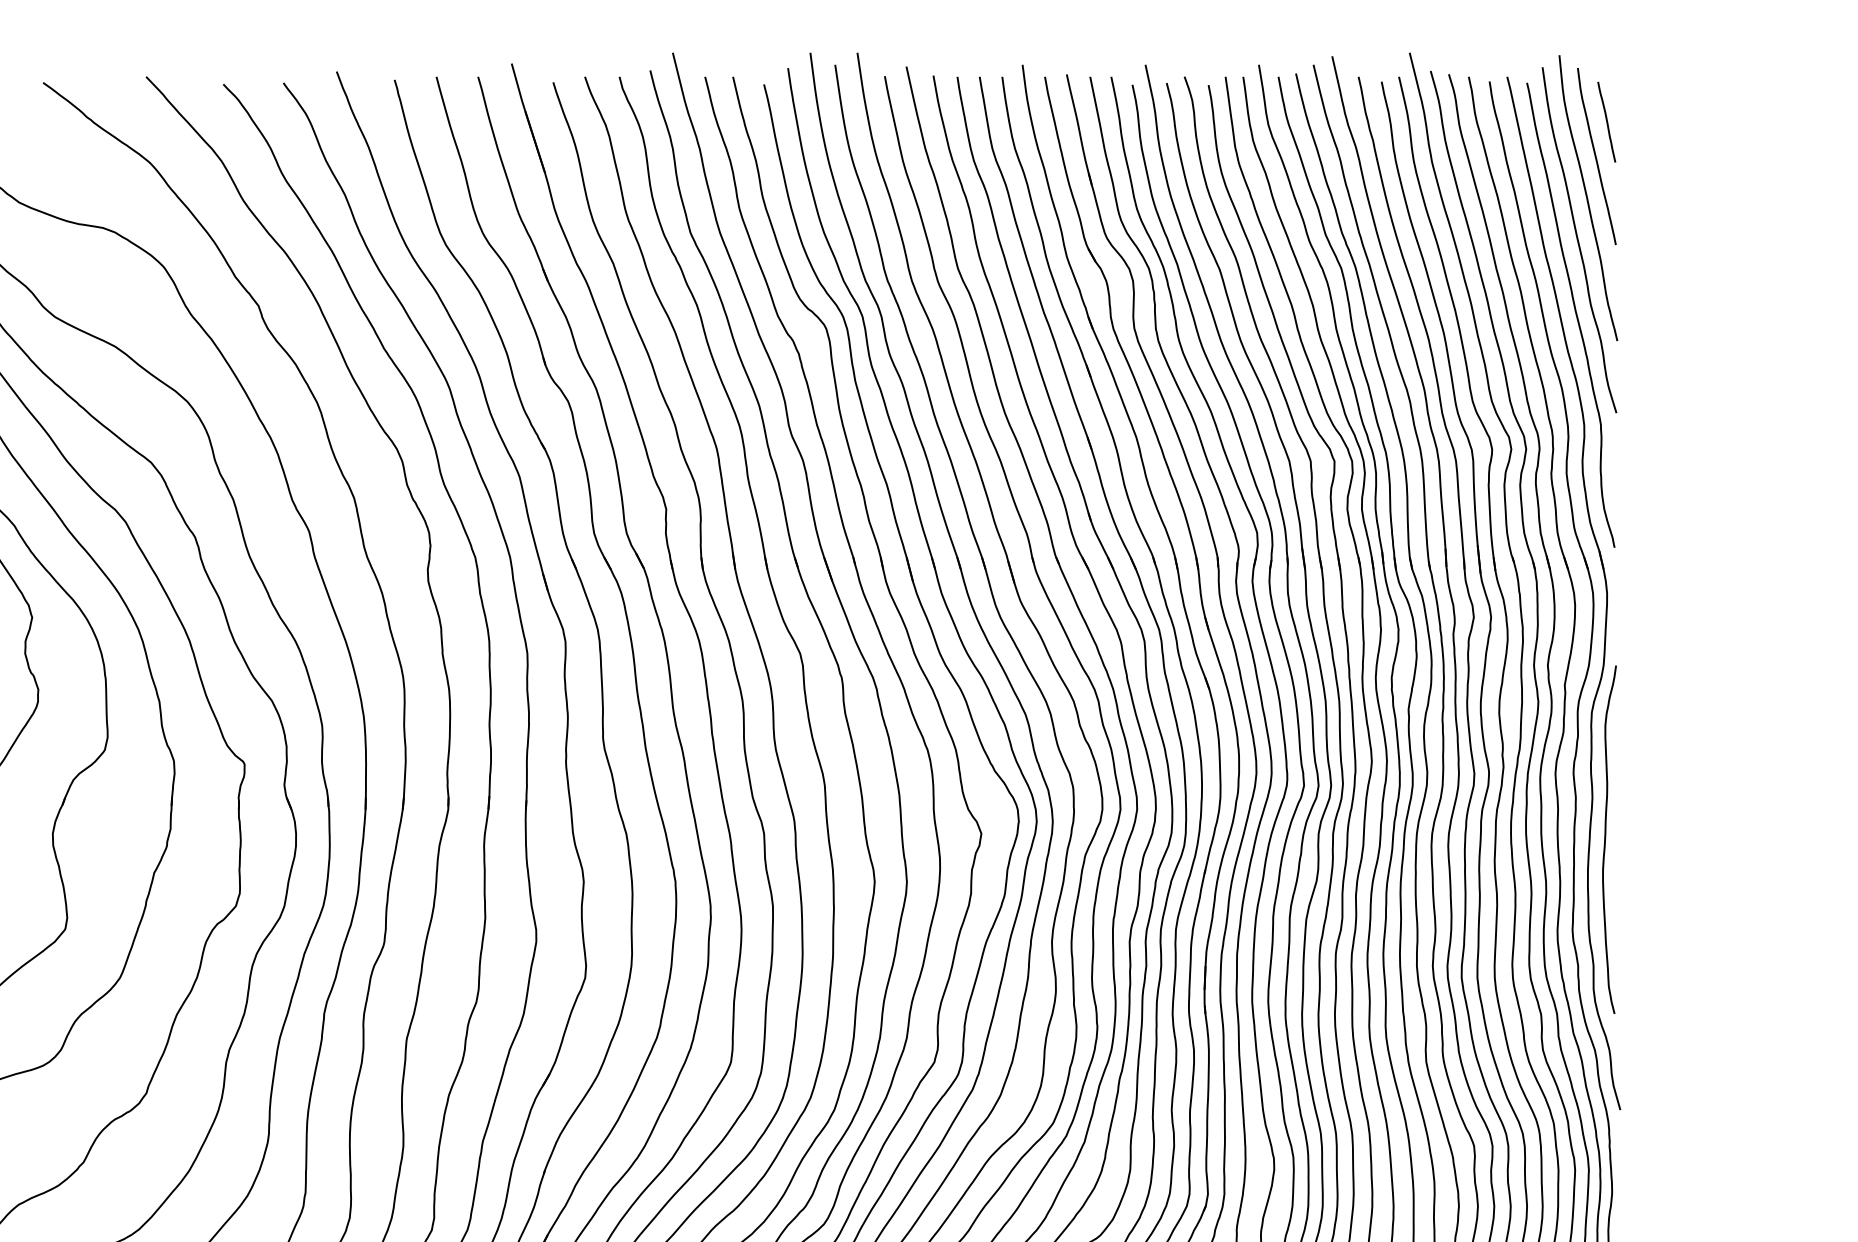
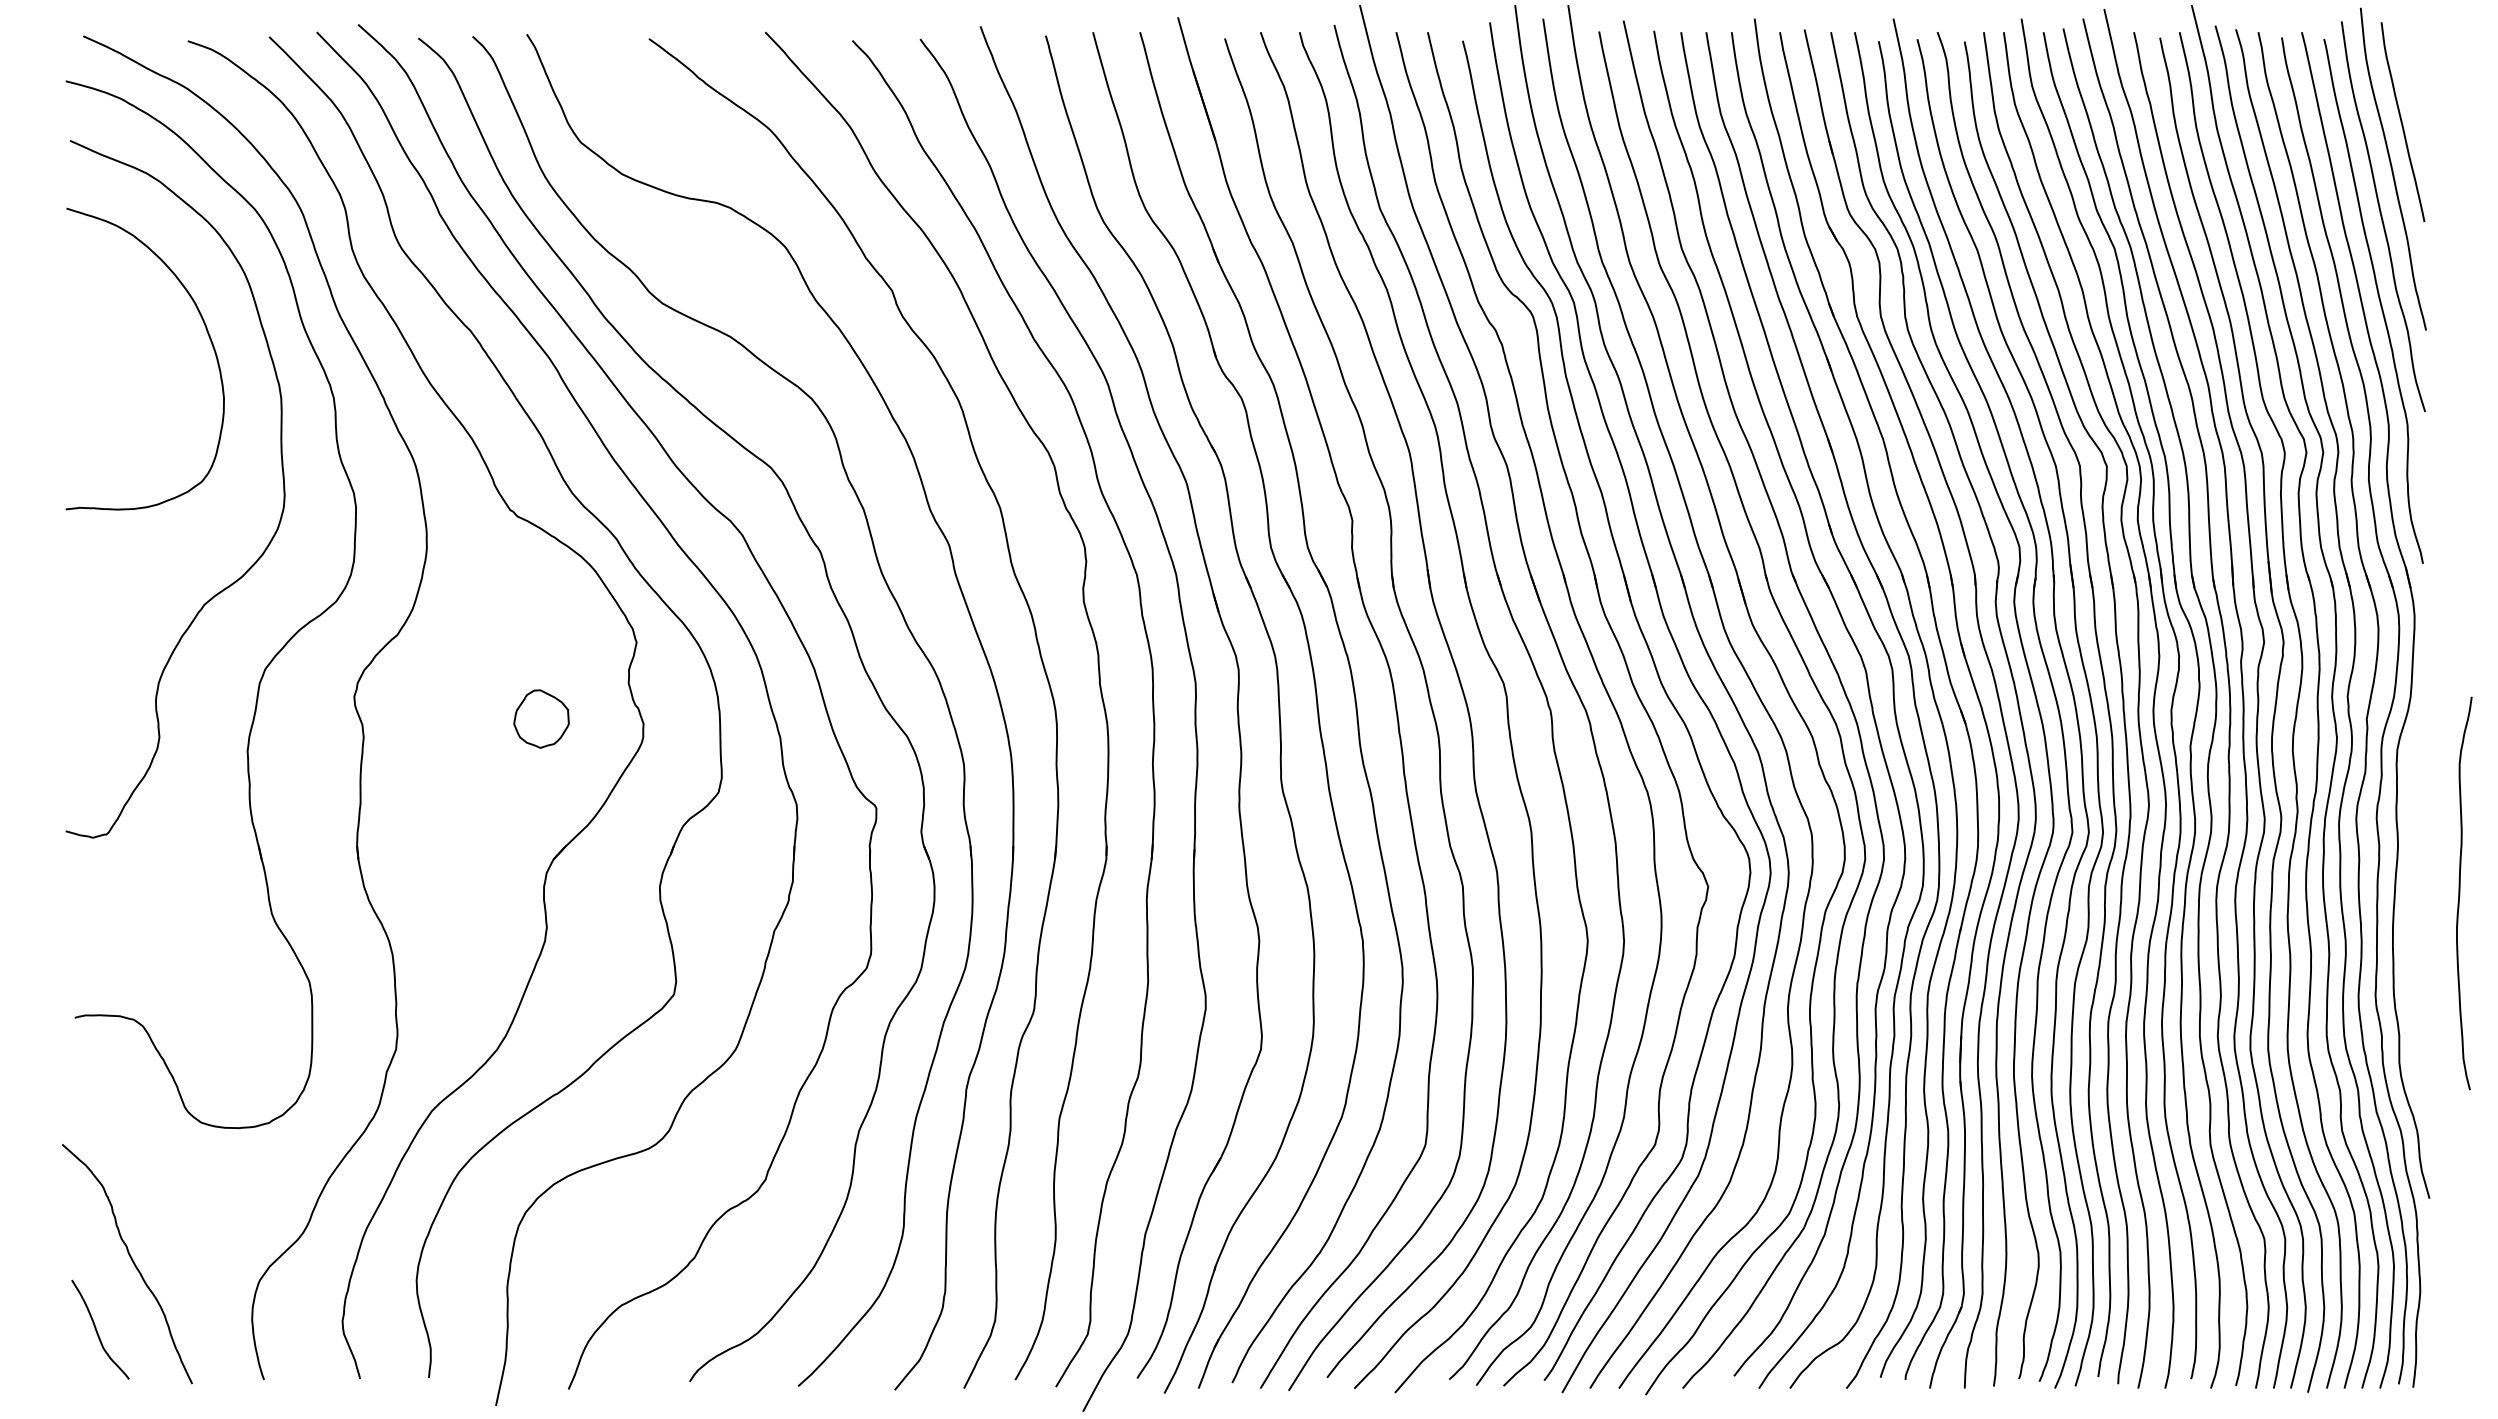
line: (1606, 122) -> (2413, 83), removed
curve: (1606, 839) -> (2460, 893), moved

